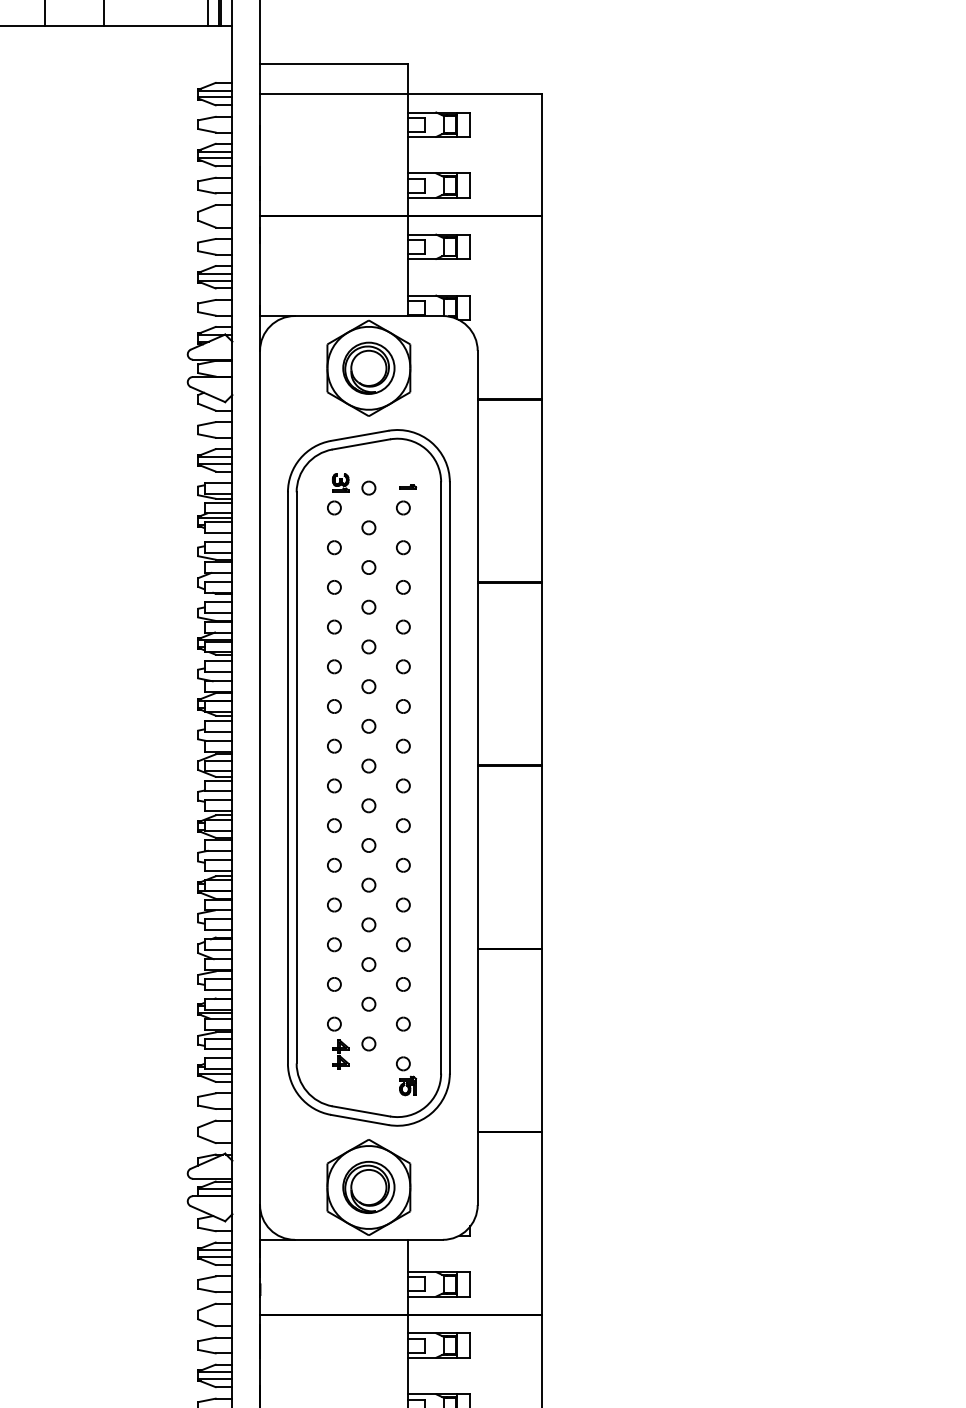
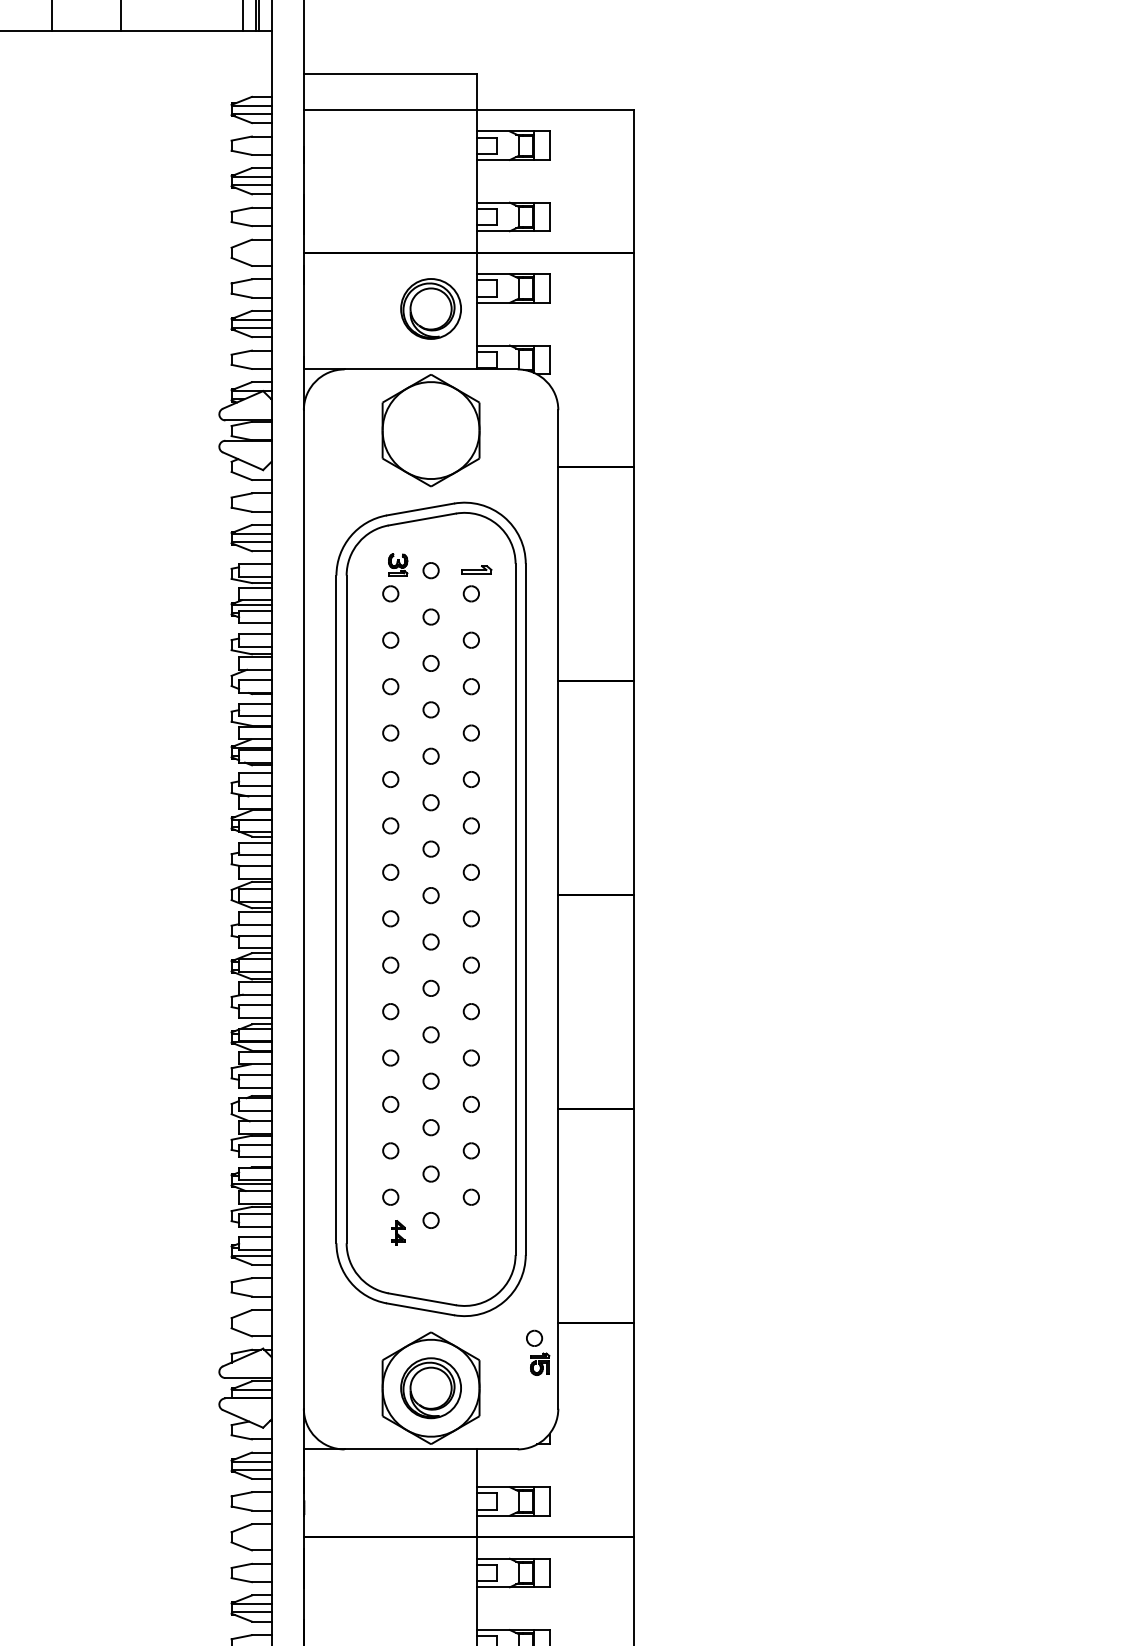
part: (368, 367) -> (430, 308), moved
part: (408, 486) -> (477, 568), size x1.6
part: (340, 1054) -> (397, 1232), size x0.7
part: (406, 1076) -> (538, 1353), moved

